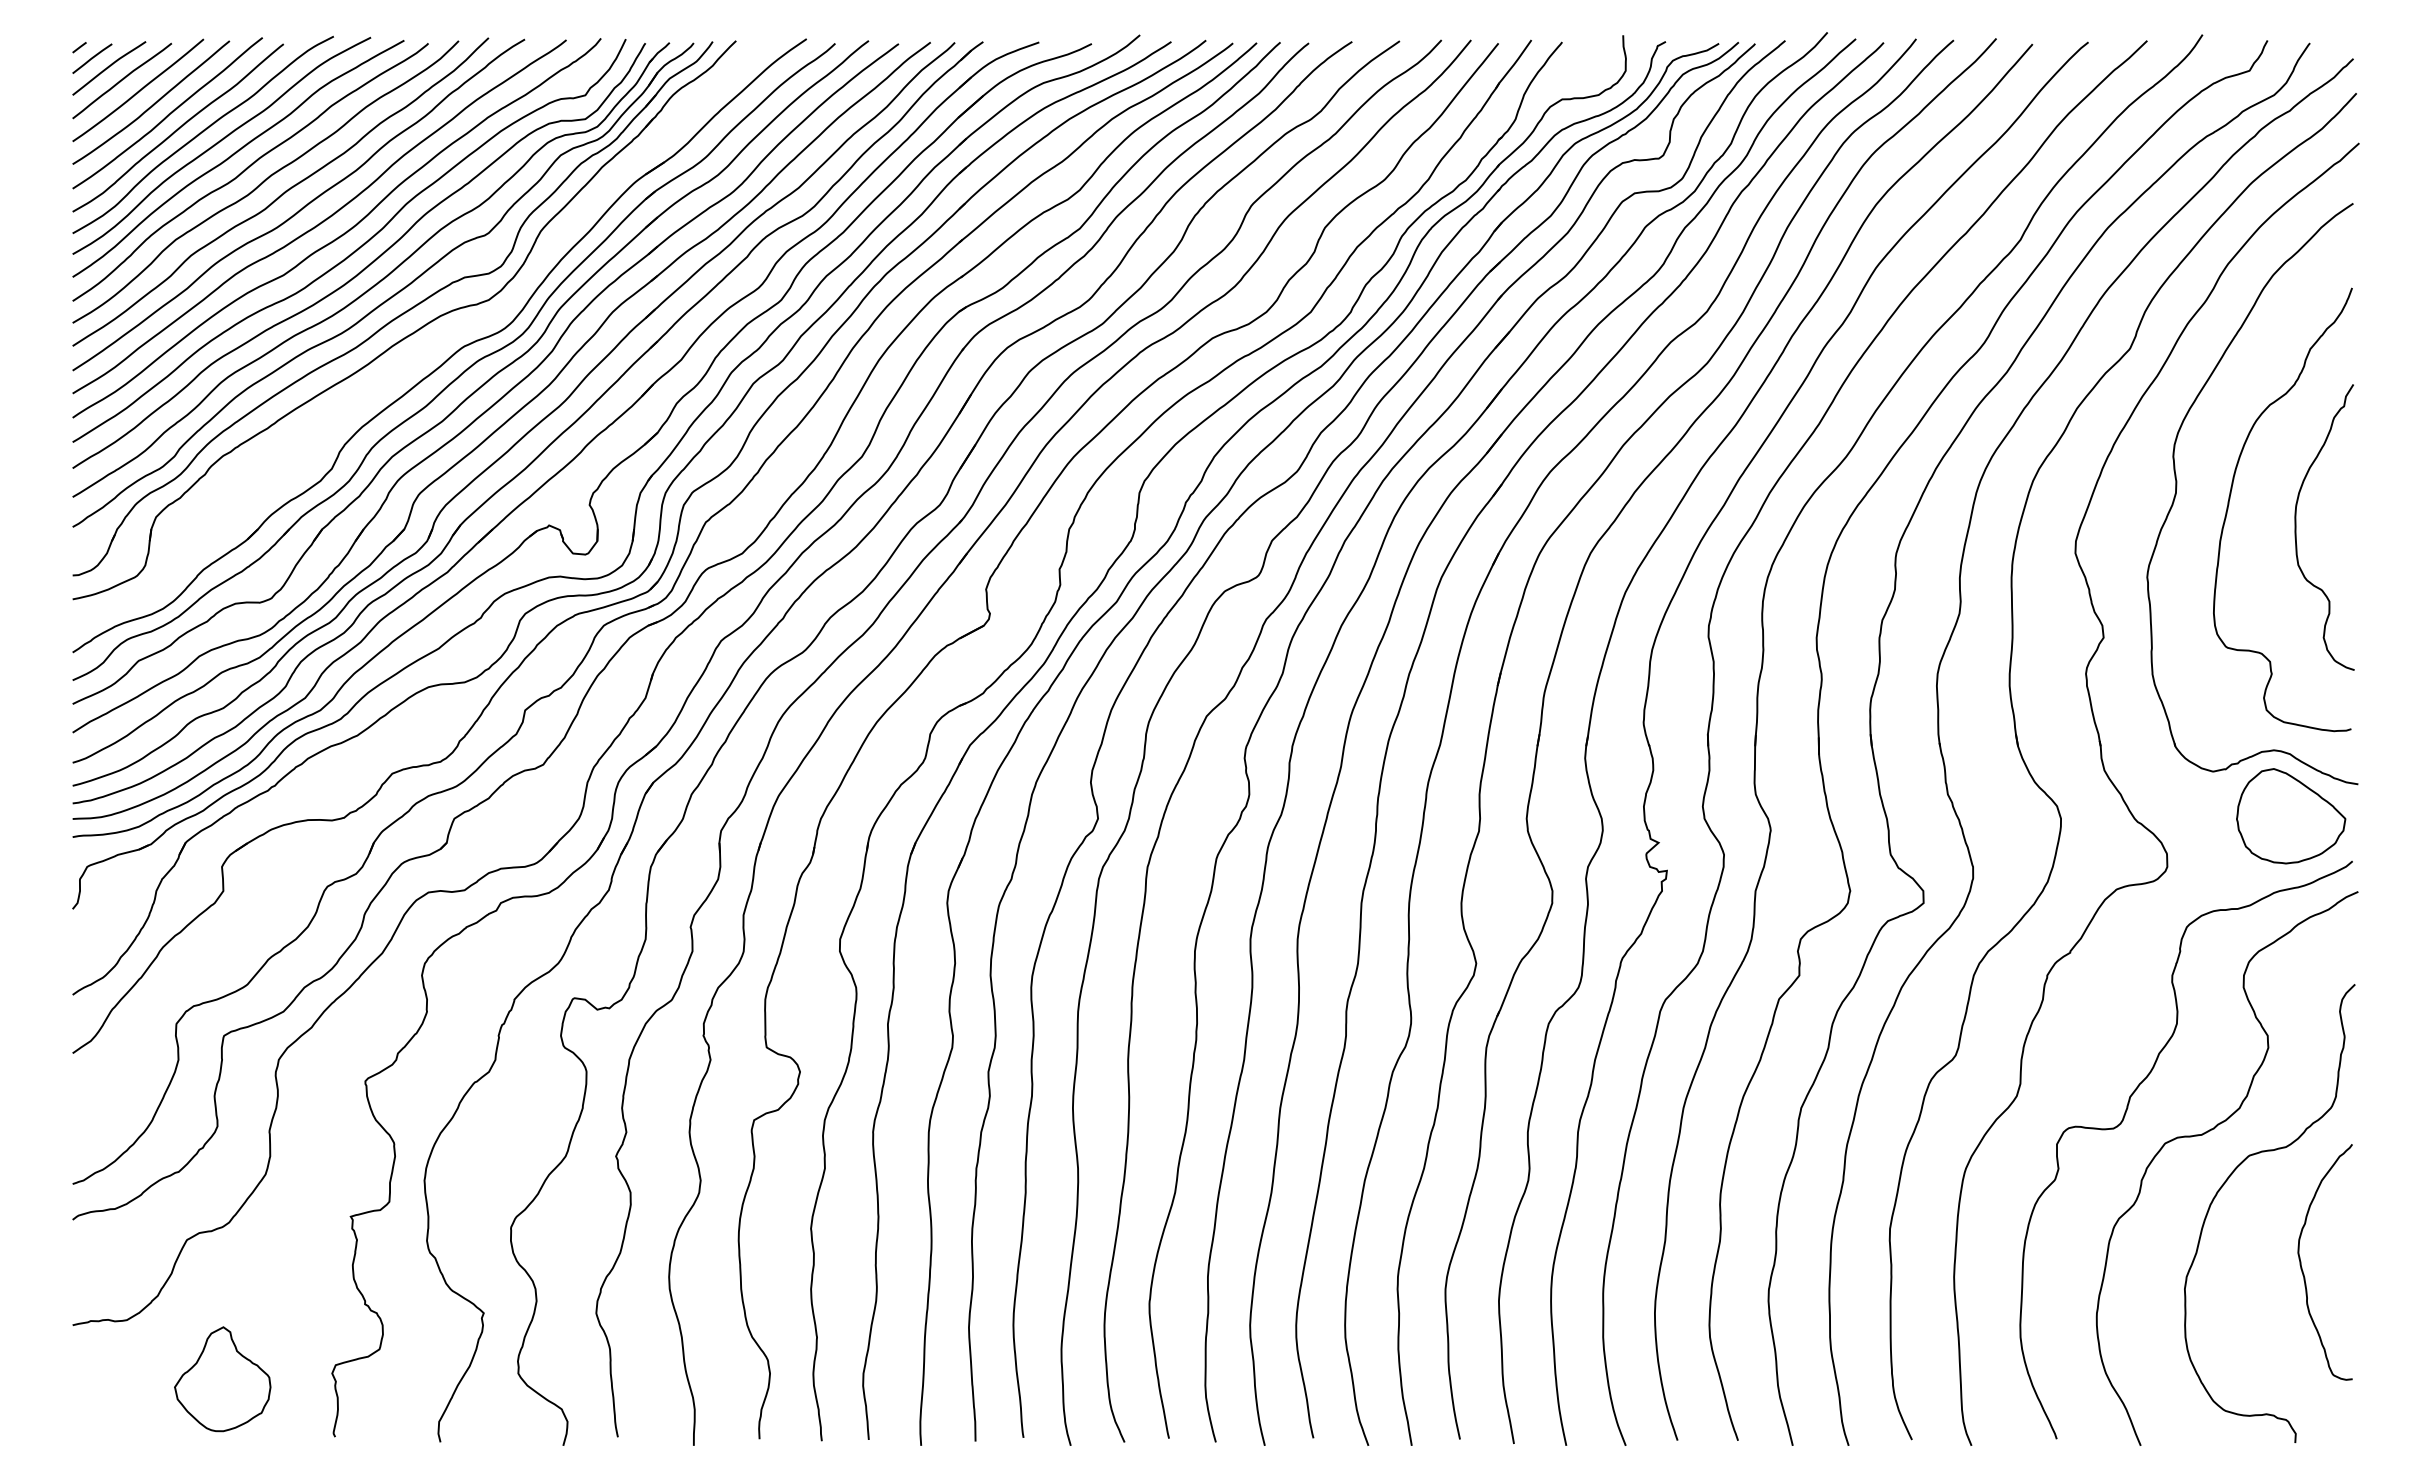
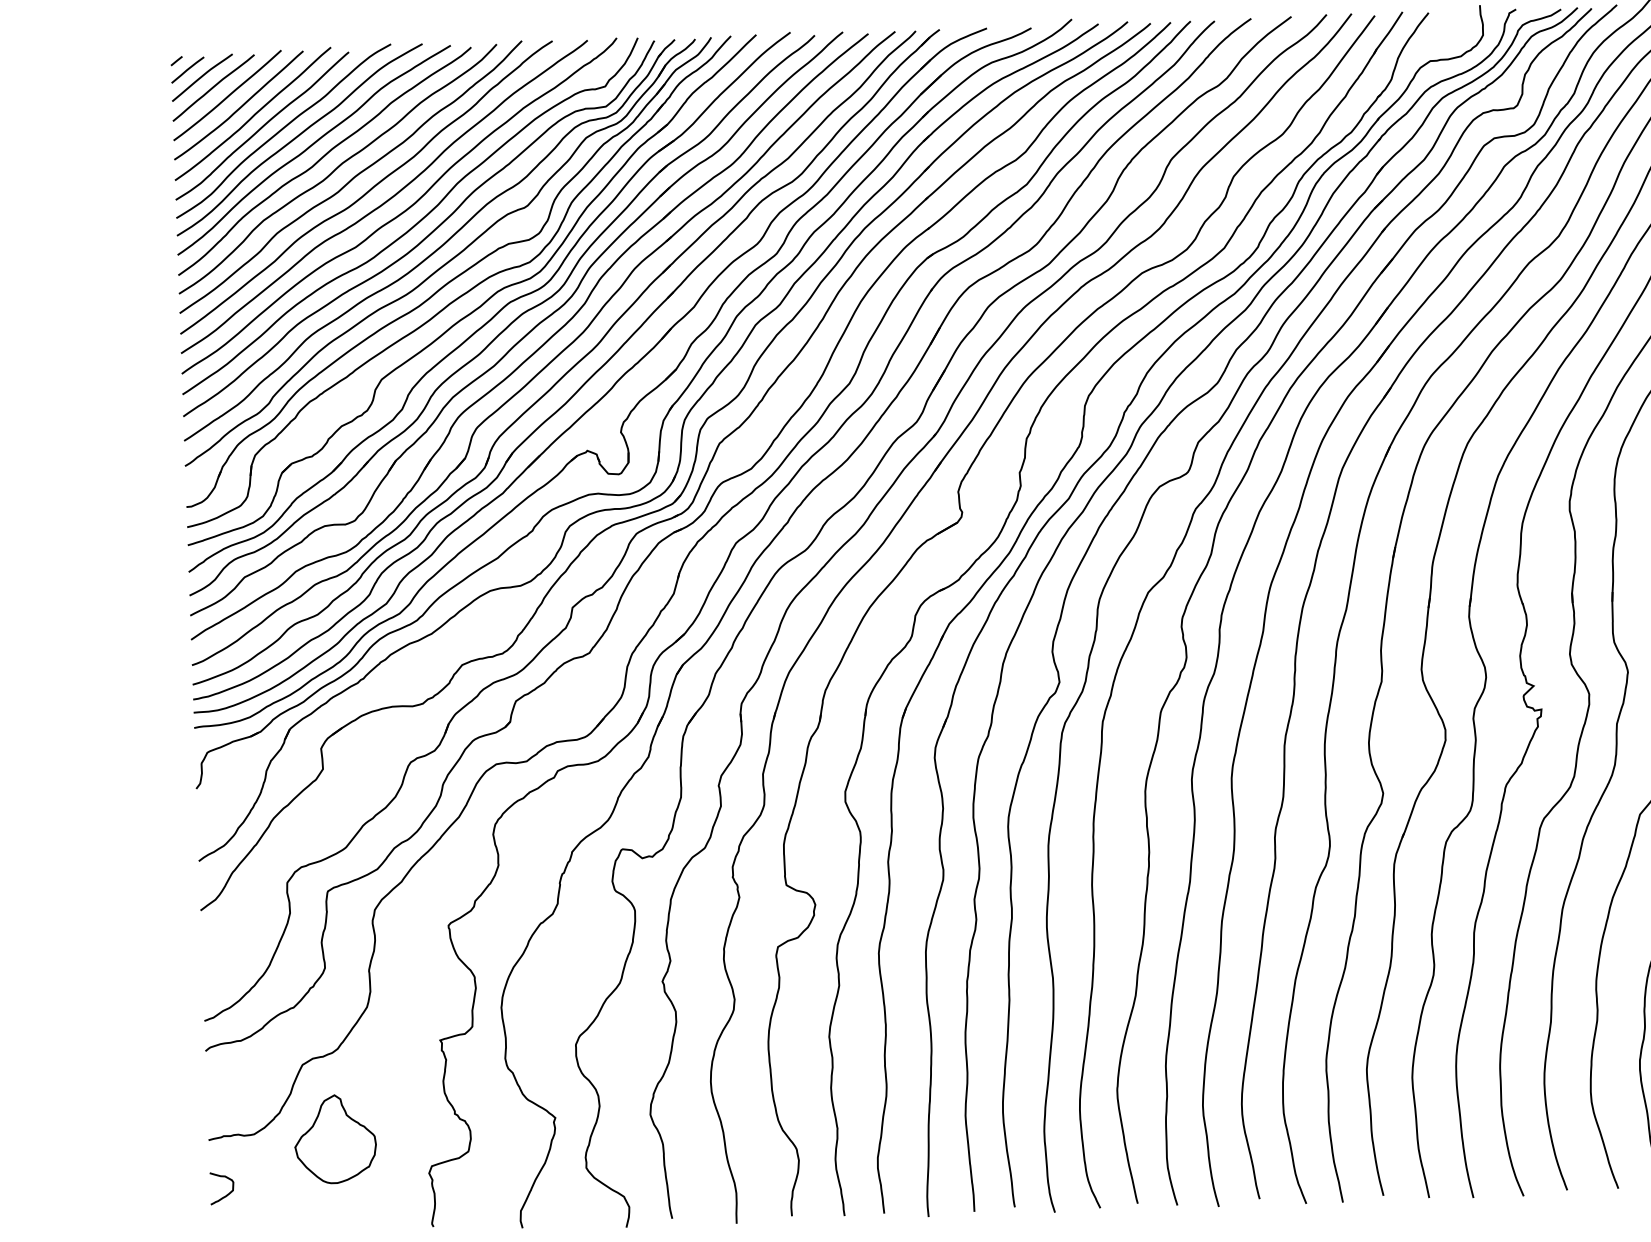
part: (431, 346) -> (482, 303), added
part: (222, 1379) -> (335, 1139), moved
curve: (91, 1390) -> (226, 1194), added

